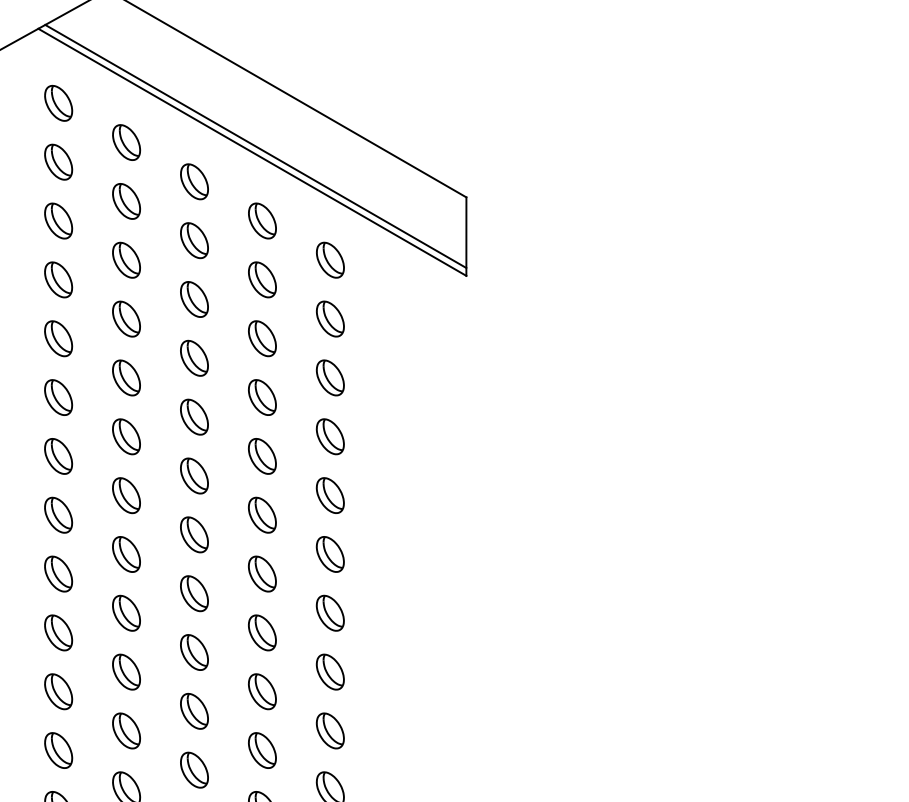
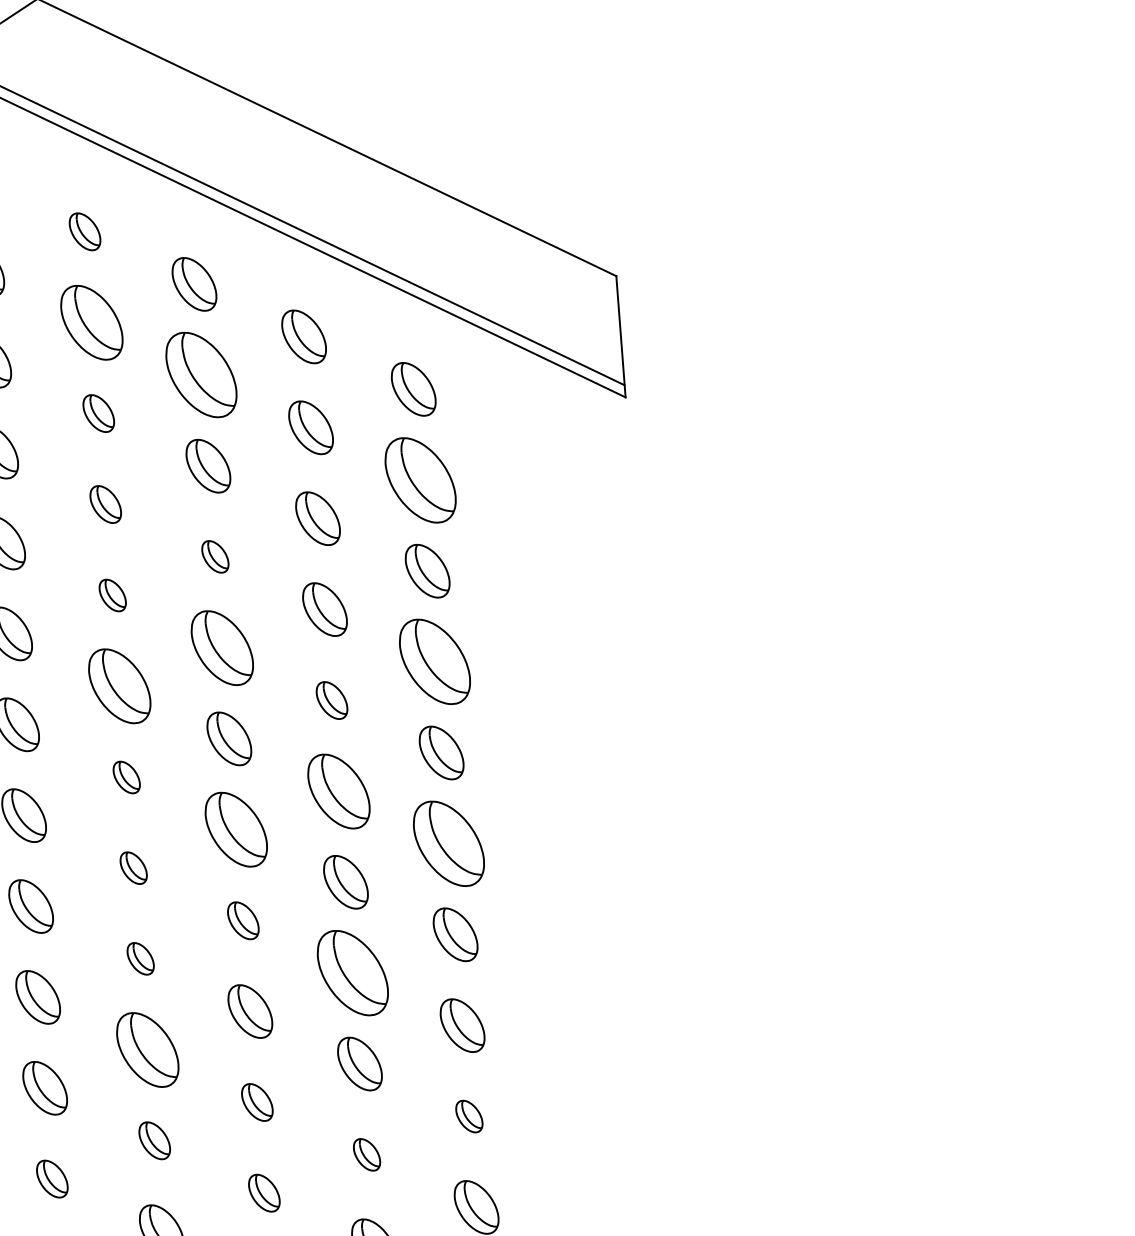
part: (126, 142) -> (84, 231), size x0.7
part: (126, 201) -> (91, 322), size x1.4
part: (194, 240) -> (201, 375), size x1.6
part: (126, 259) -> (98, 412), size x0.7
part: (126, 318) -> (105, 503), size x0.7
part: (330, 318) -> (420, 479), size x1.6
part: (194, 357) -> (215, 555), size x0.6
part: (126, 377) -> (112, 594), size x0.6
part: (194, 416) -> (222, 646), size x1.4
part: (126, 436) -> (119, 685), size x1.4
part: (329, 436) -> (433, 661), size x1.6
part: (262, 456) -> (332, 700), size x0.7
part: (126, 495) -> (126, 777), size x0.6
part: (262, 514) -> (339, 790), size x1.4
part: (194, 534) -> (236, 829), size x1.4
part: (126, 554) -> (133, 868), size x0.6
part: (329, 554) -> (447, 844), size x1.6
part: (194, 593) -> (243, 920), size x0.7
part: (126, 612) -> (140, 957), size x0.6
part: (262, 632) -> (353, 972), size x1.6
part: (126, 671) -> (147, 1048), size x1.4
part: (194, 711) -> (257, 1102), size x0.7
part: (126, 730) -> (154, 1140), size x0.7
part: (329, 730) -> (468, 1115), size x0.6
part: (58, 750) -> (51, 1179), size x0.7
part: (262, 750) -> (367, 1154), size x0.6
part: (194, 769) -> (264, 1192), size x0.7

